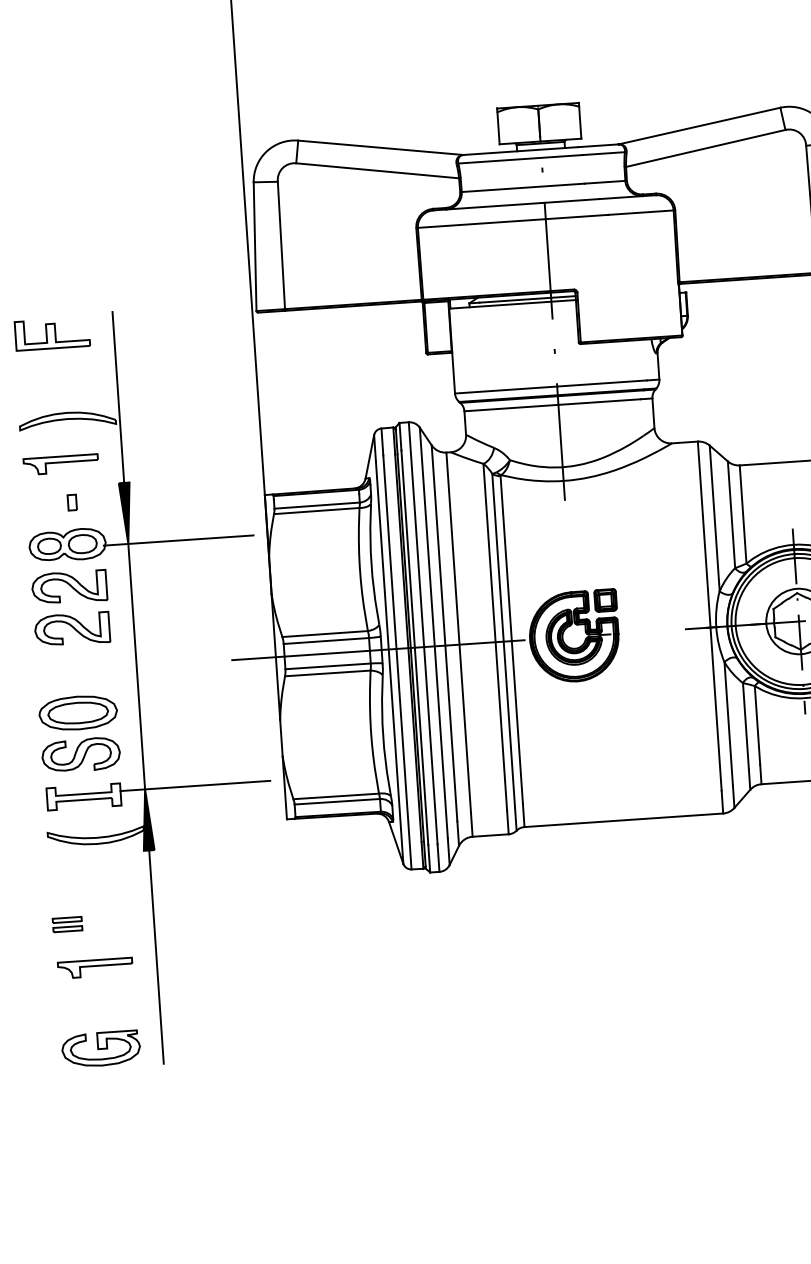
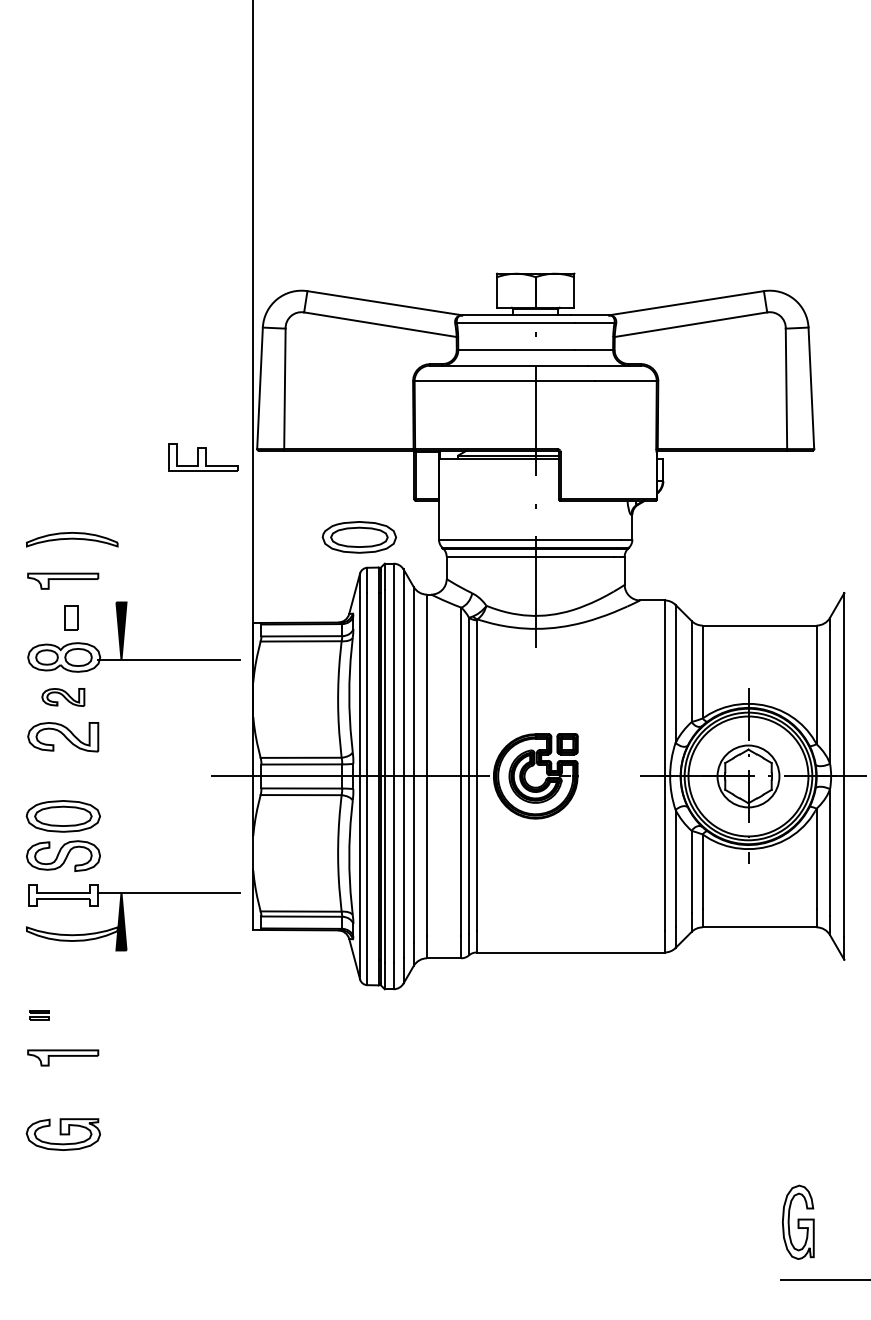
part: (52, 333) -> (203, 457), moved
line: (118, 397) -> (121, 521), removed
part: (369, 397) -> (358, 537), added
part: (71, 502) -> (70, 617), size x1.6
part: (69, 587) -> (63, 697), size x0.6
line: (136, 666) -> (121, 776), removed
part: (67, 924) -> (39, 1014), size x0.7
line: (156, 957) -> (121, 1051), removed

